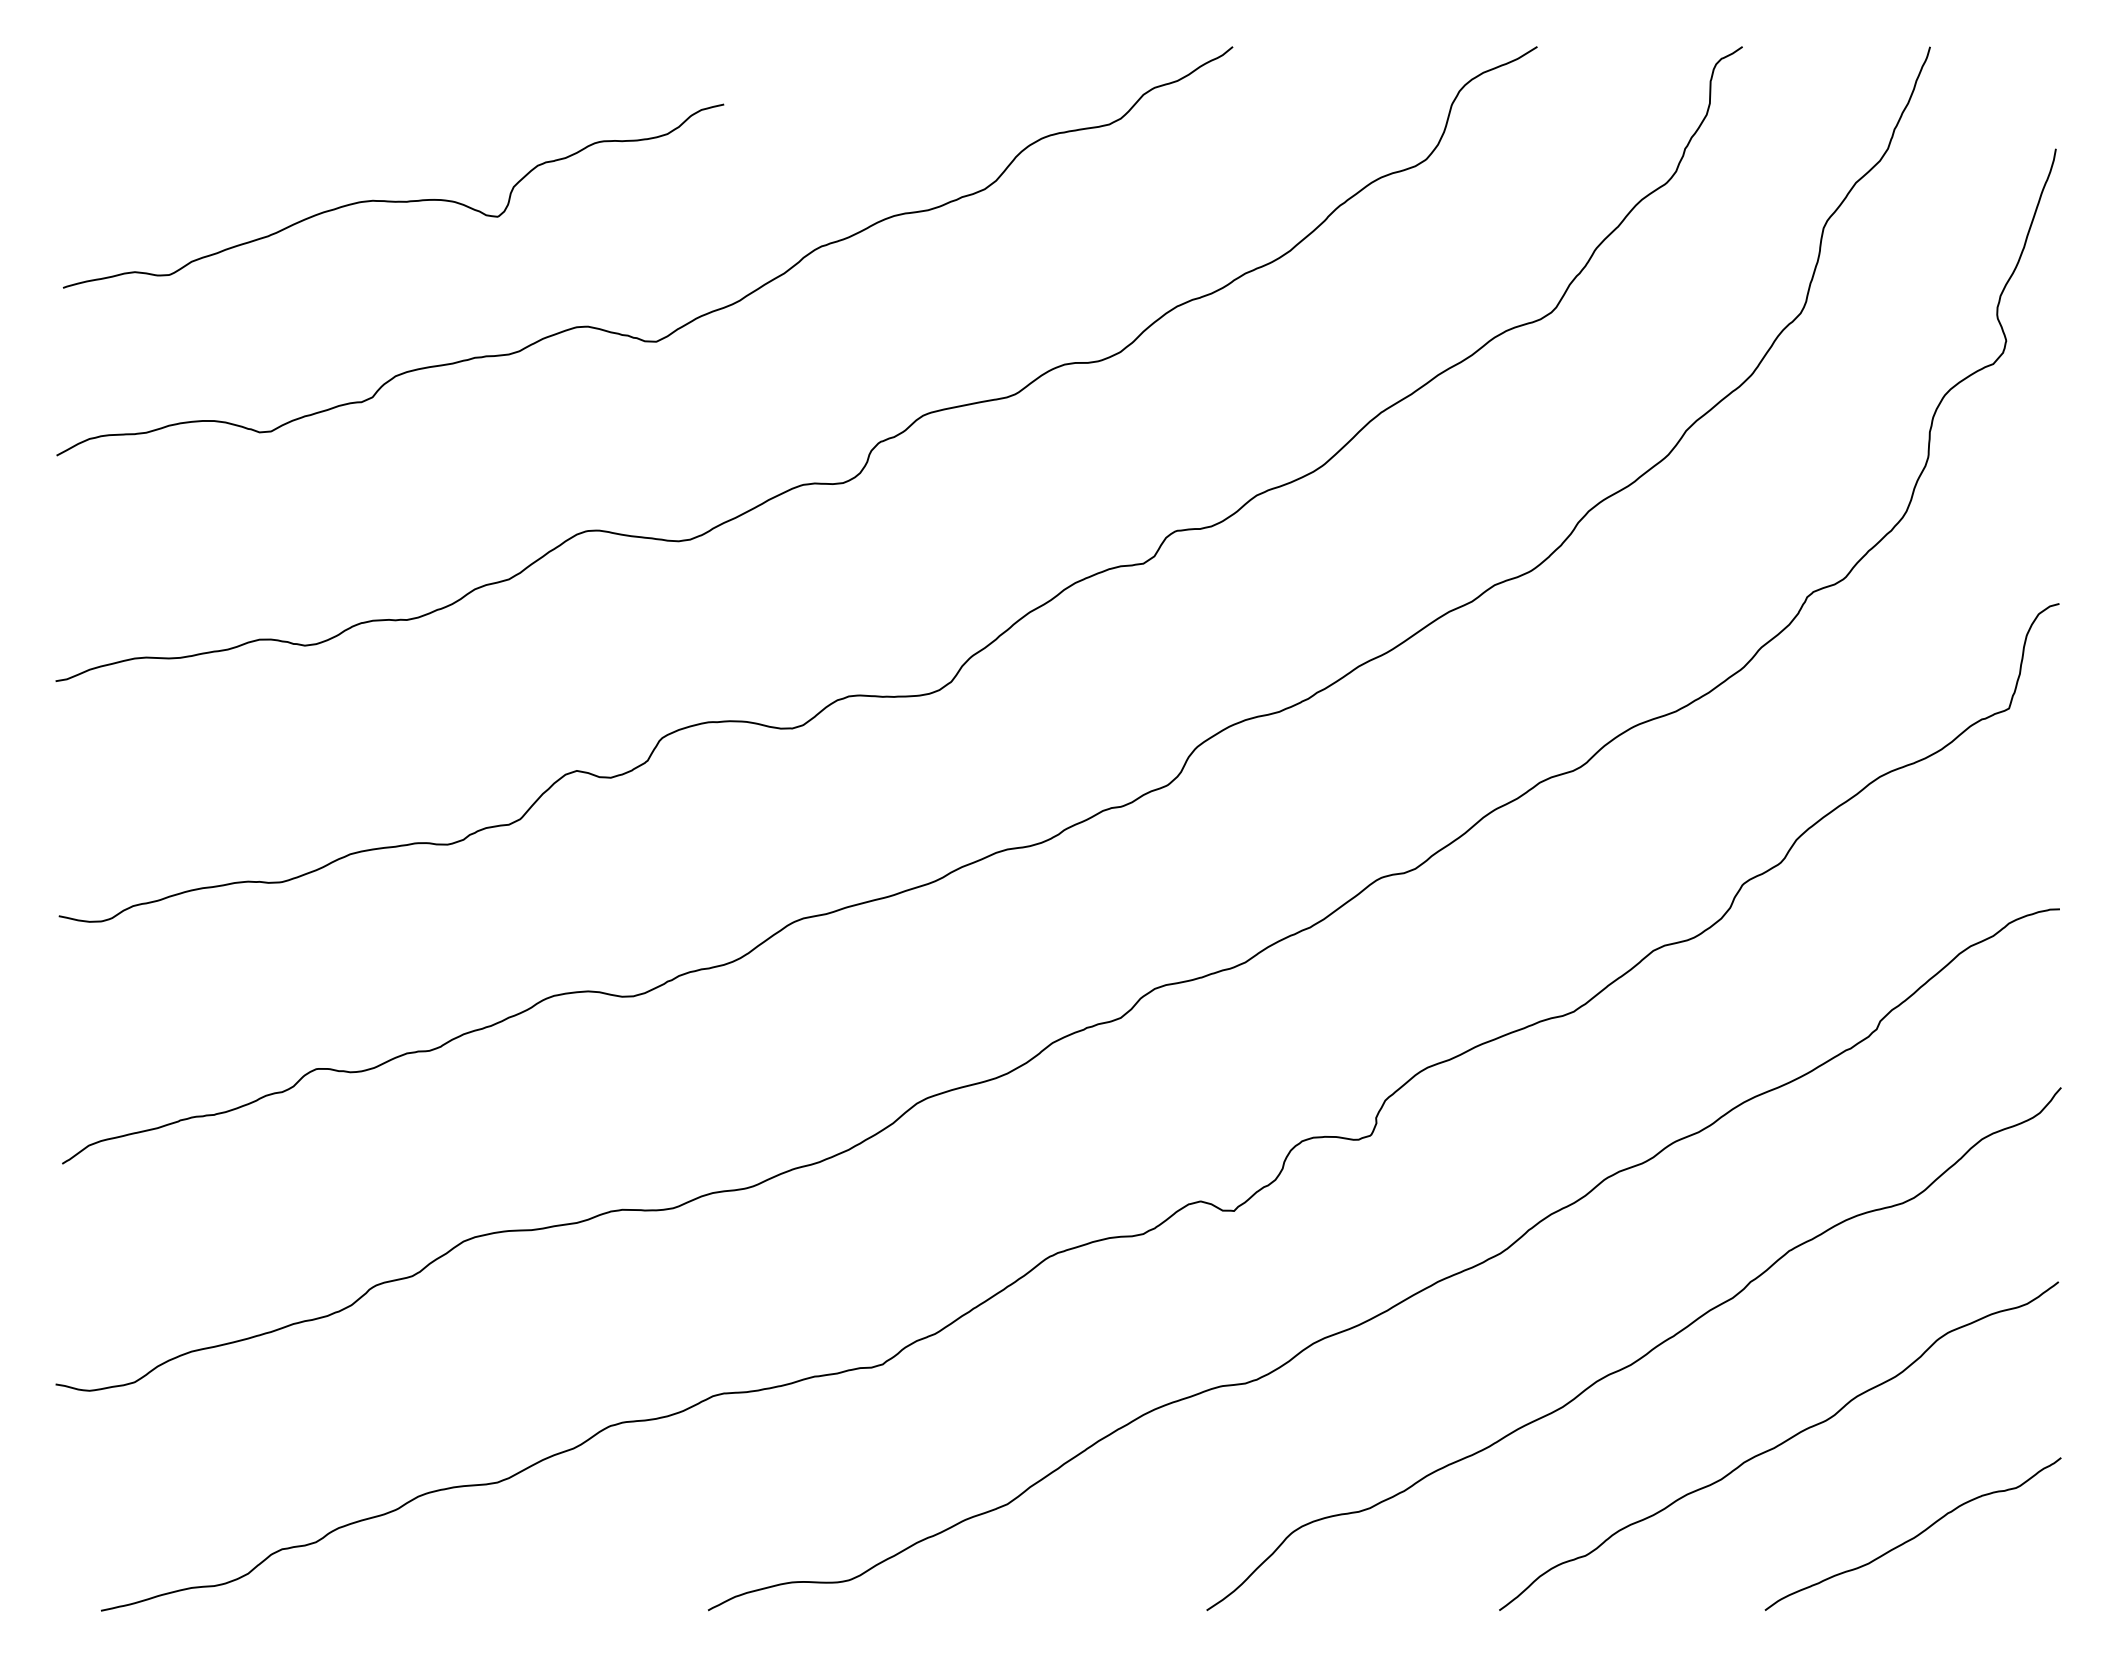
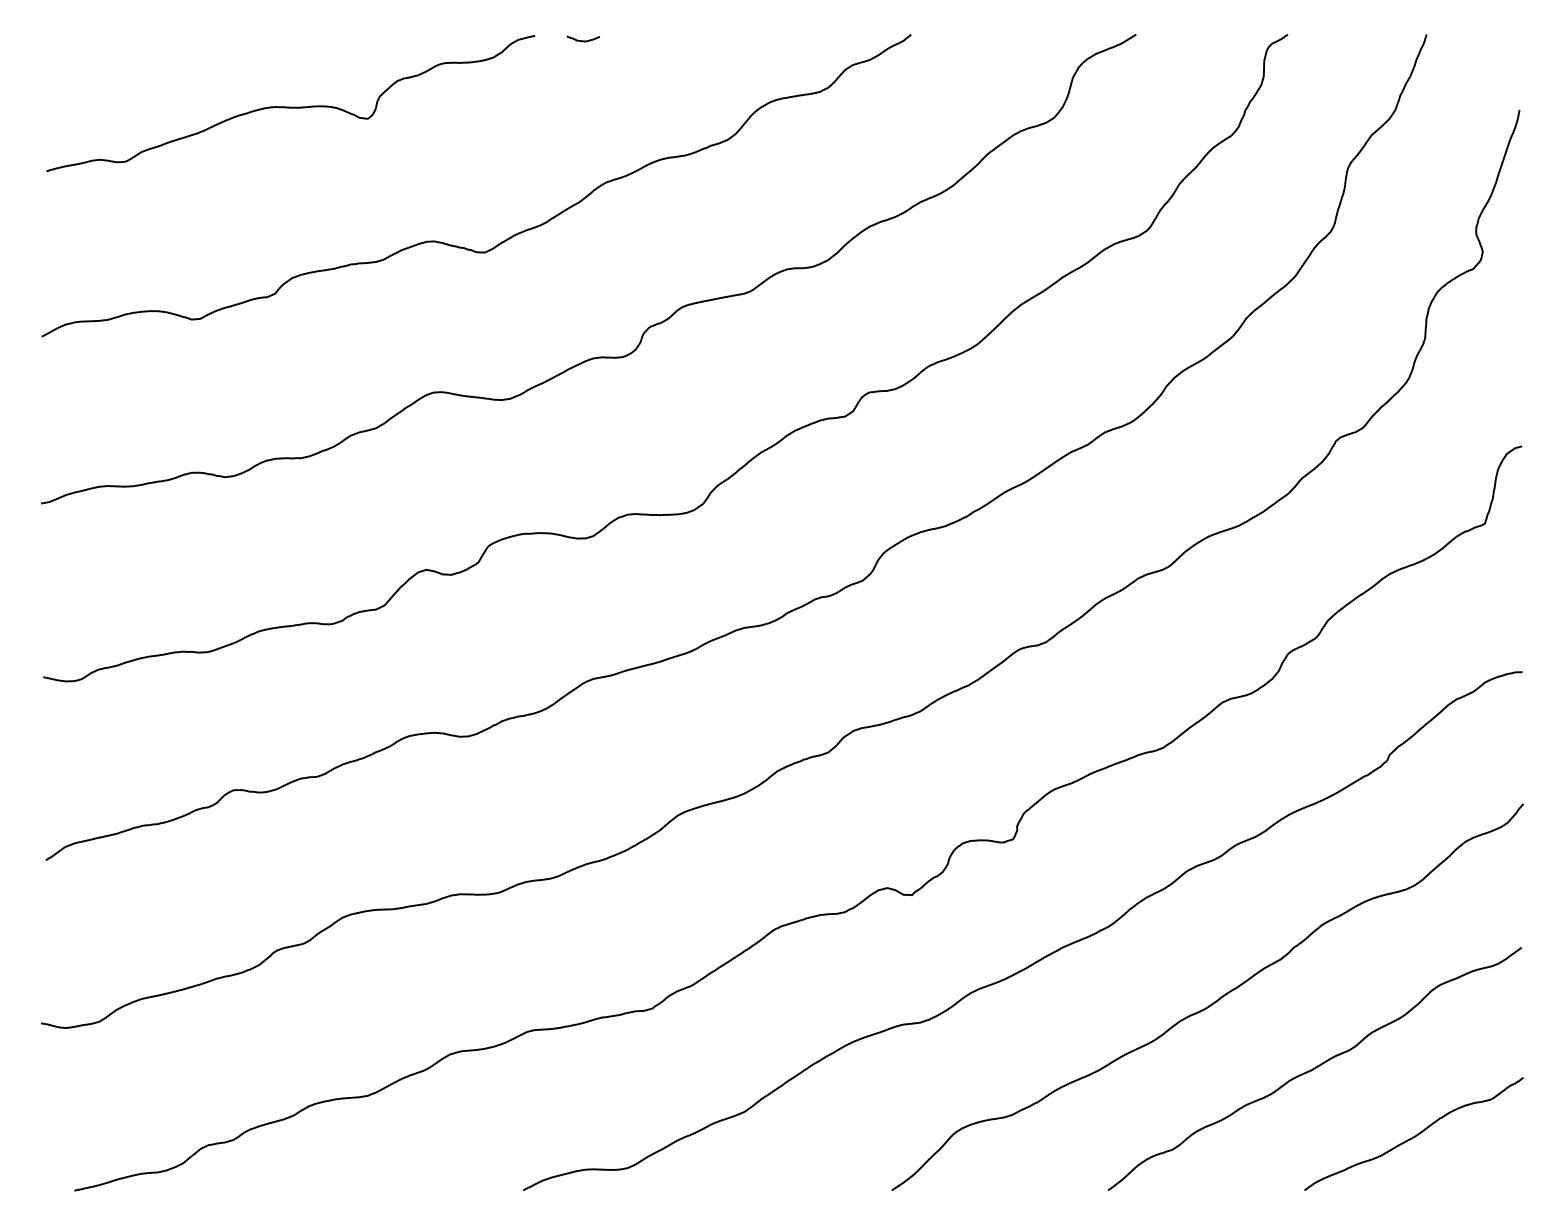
curve: (788, 54) -> (582, 40), added
curve: (393, 200) -> (290, 106), moved

